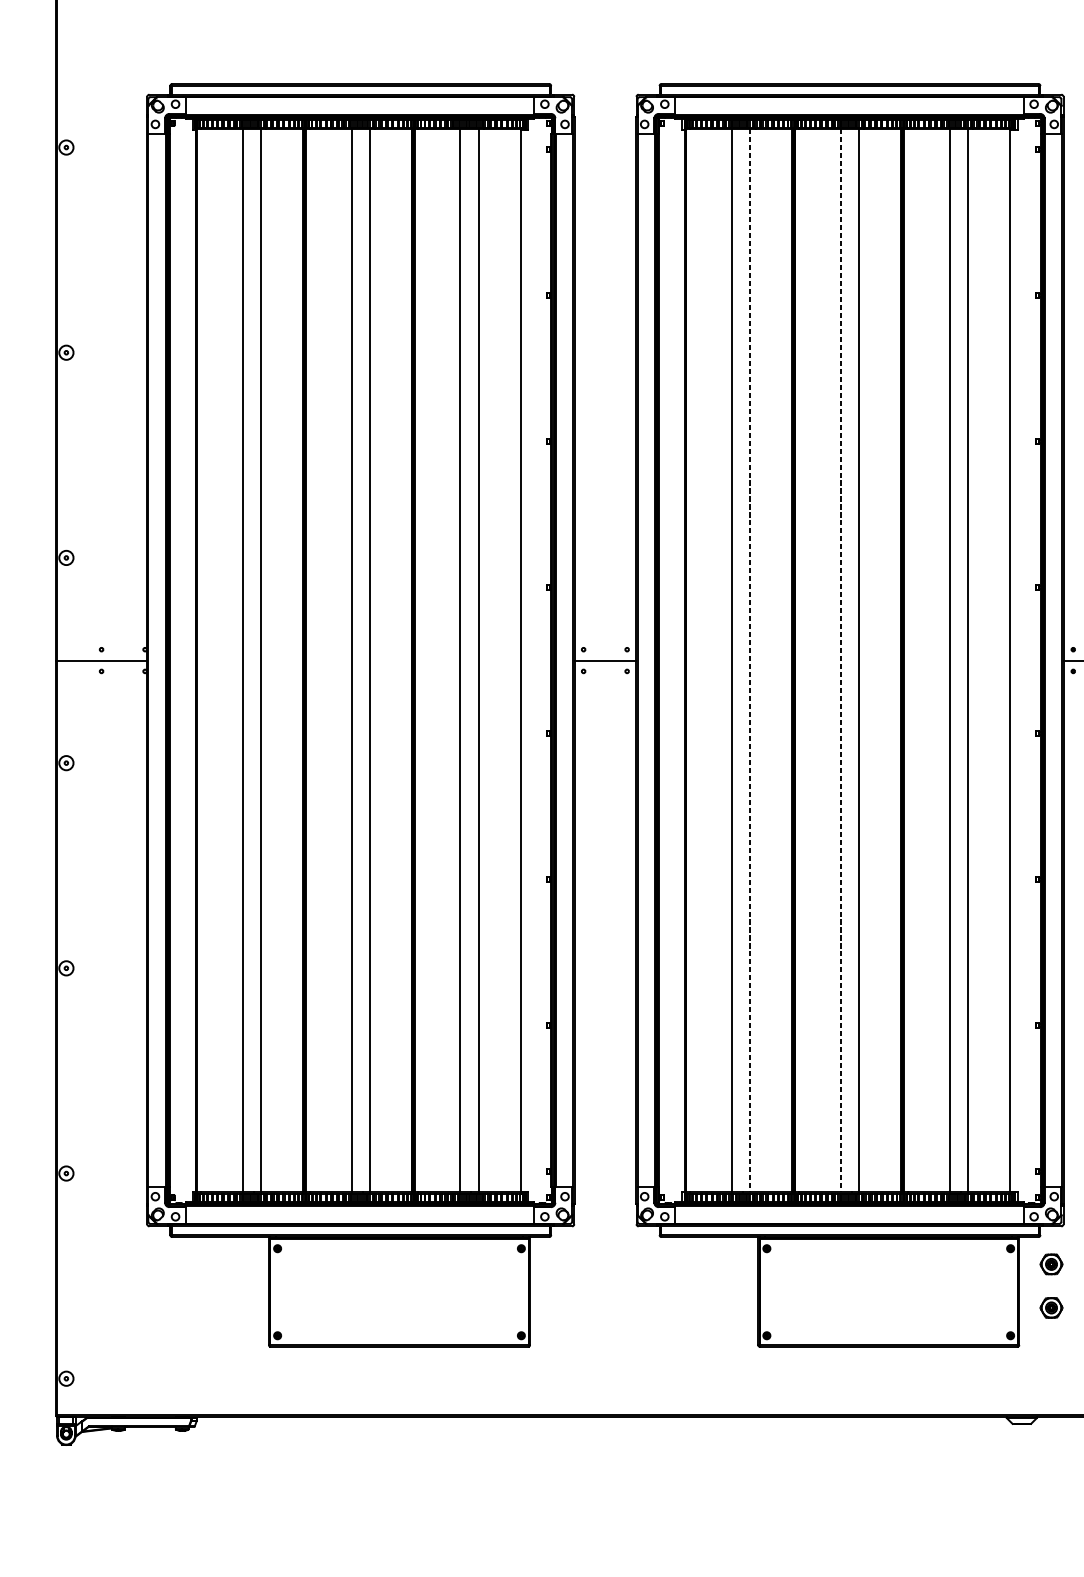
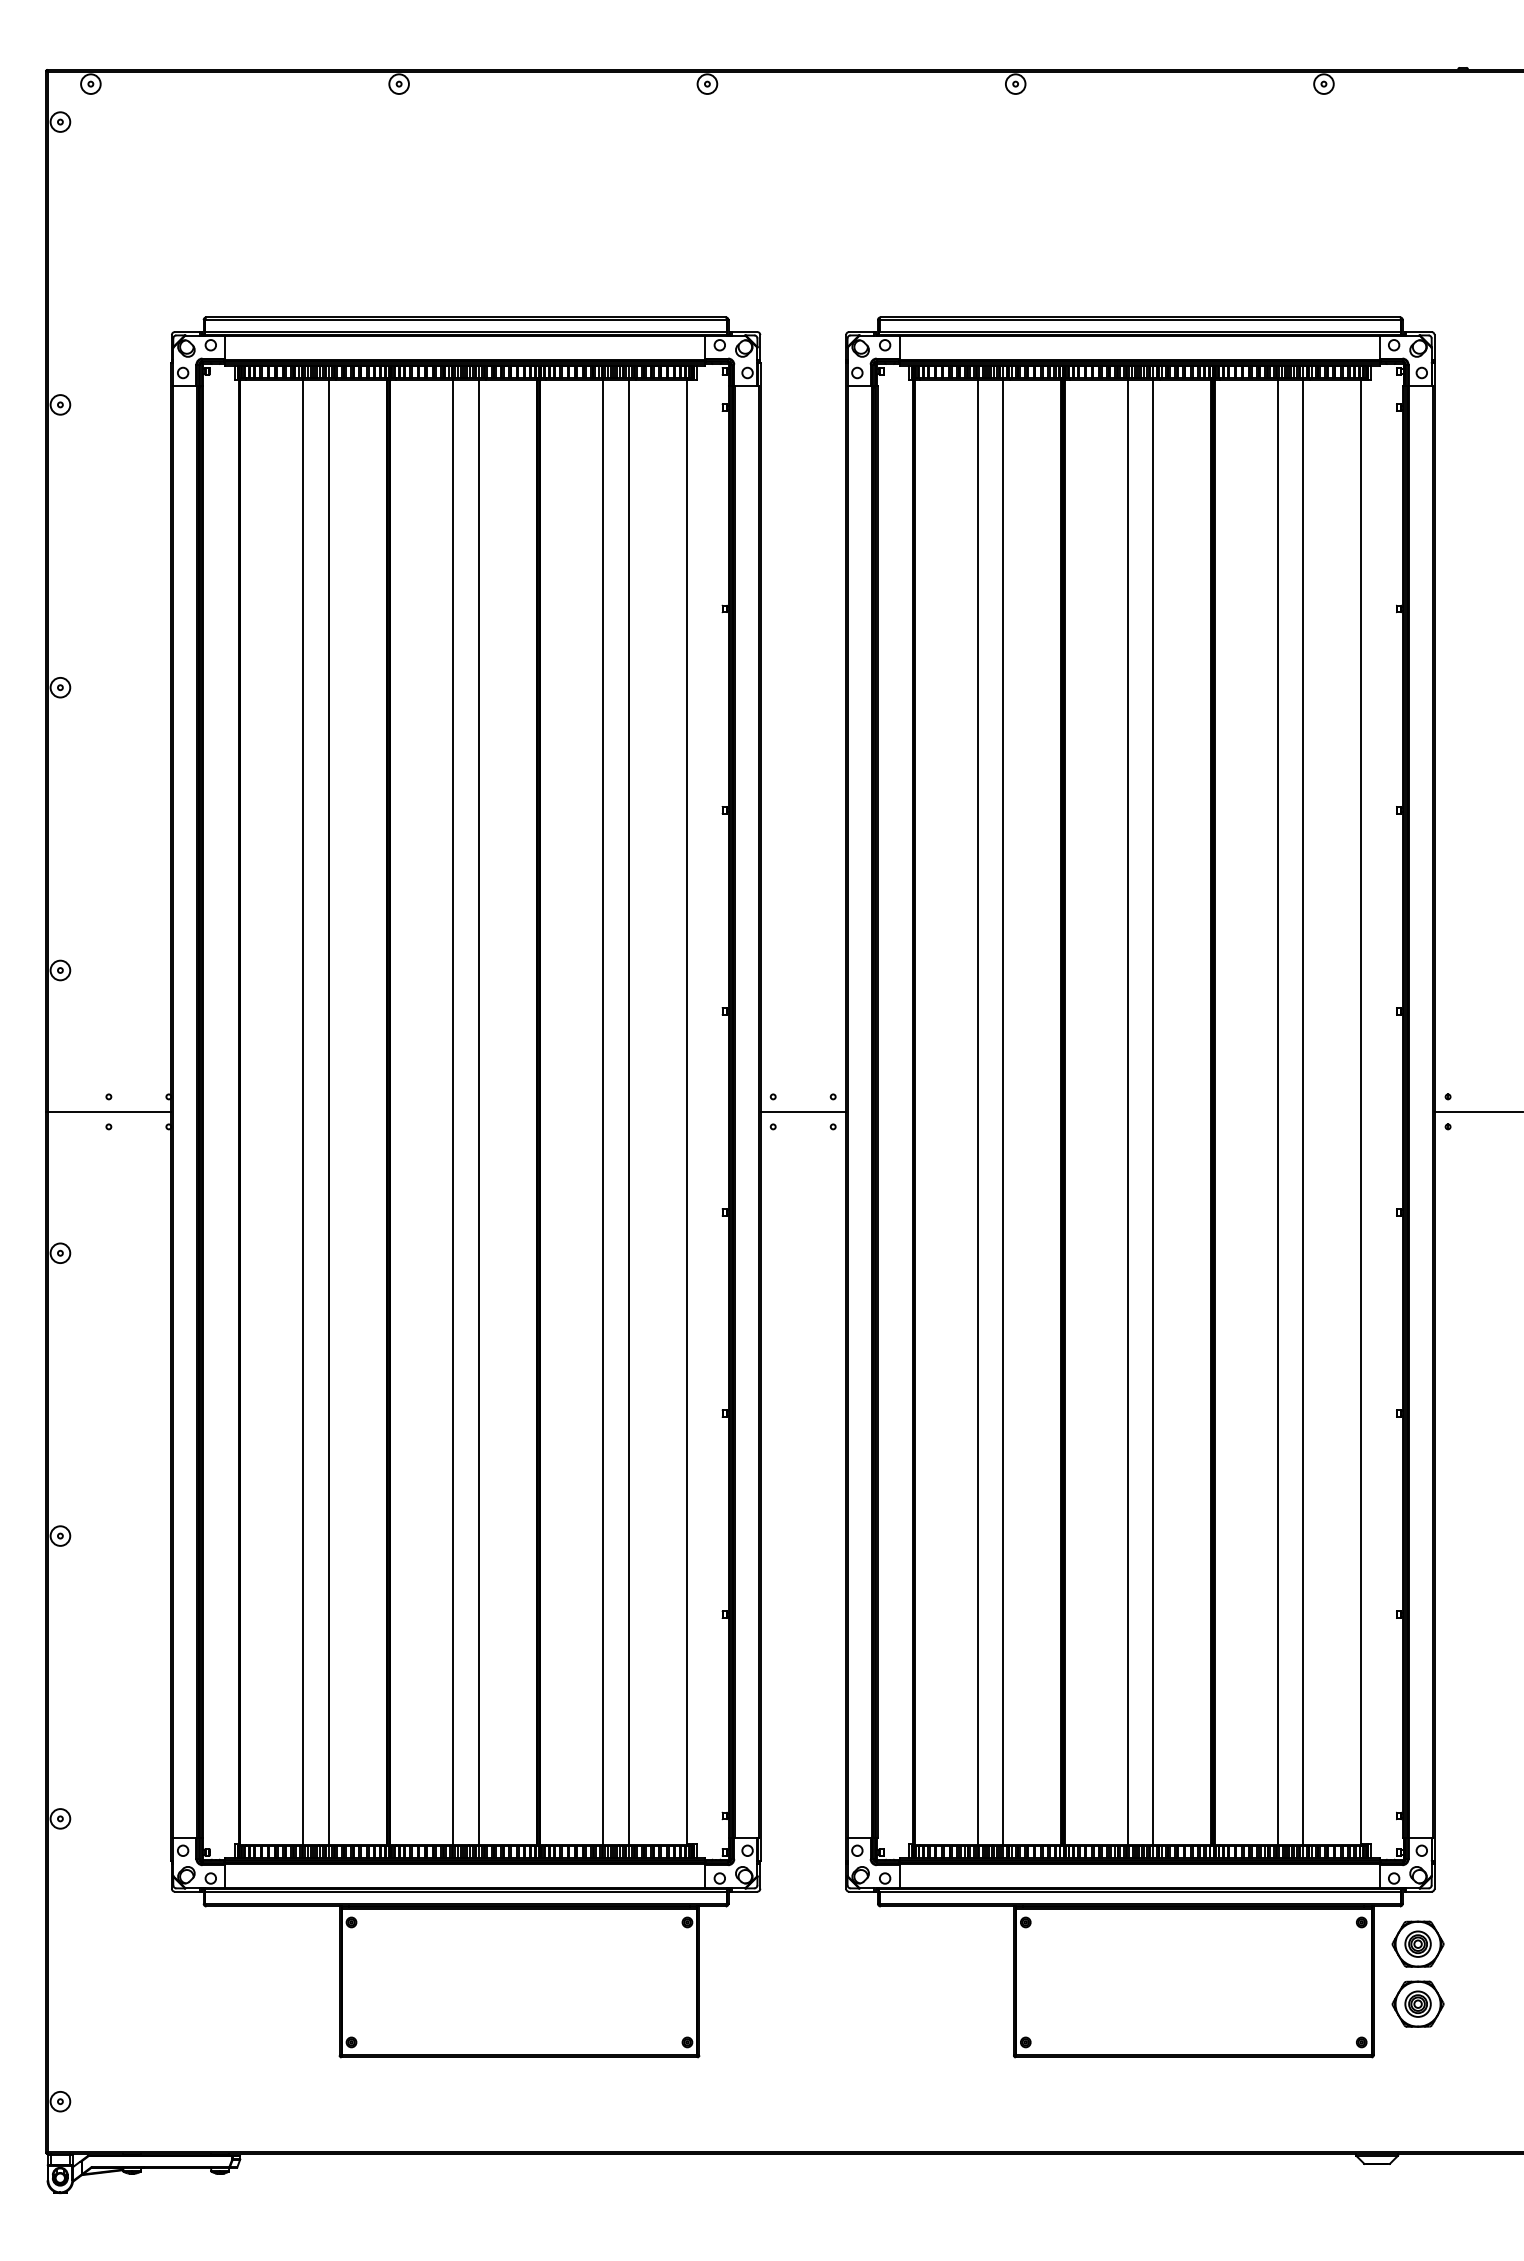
line: (750, 660) -> (1003, 1112), dashed -> solid
line: (840, 660) -> (1127, 1112), dashed -> solid
part: (1051, 1263) -> (1417, 1943), size x1.67
part: (1051, 1307) -> (1417, 2003), size x1.67

